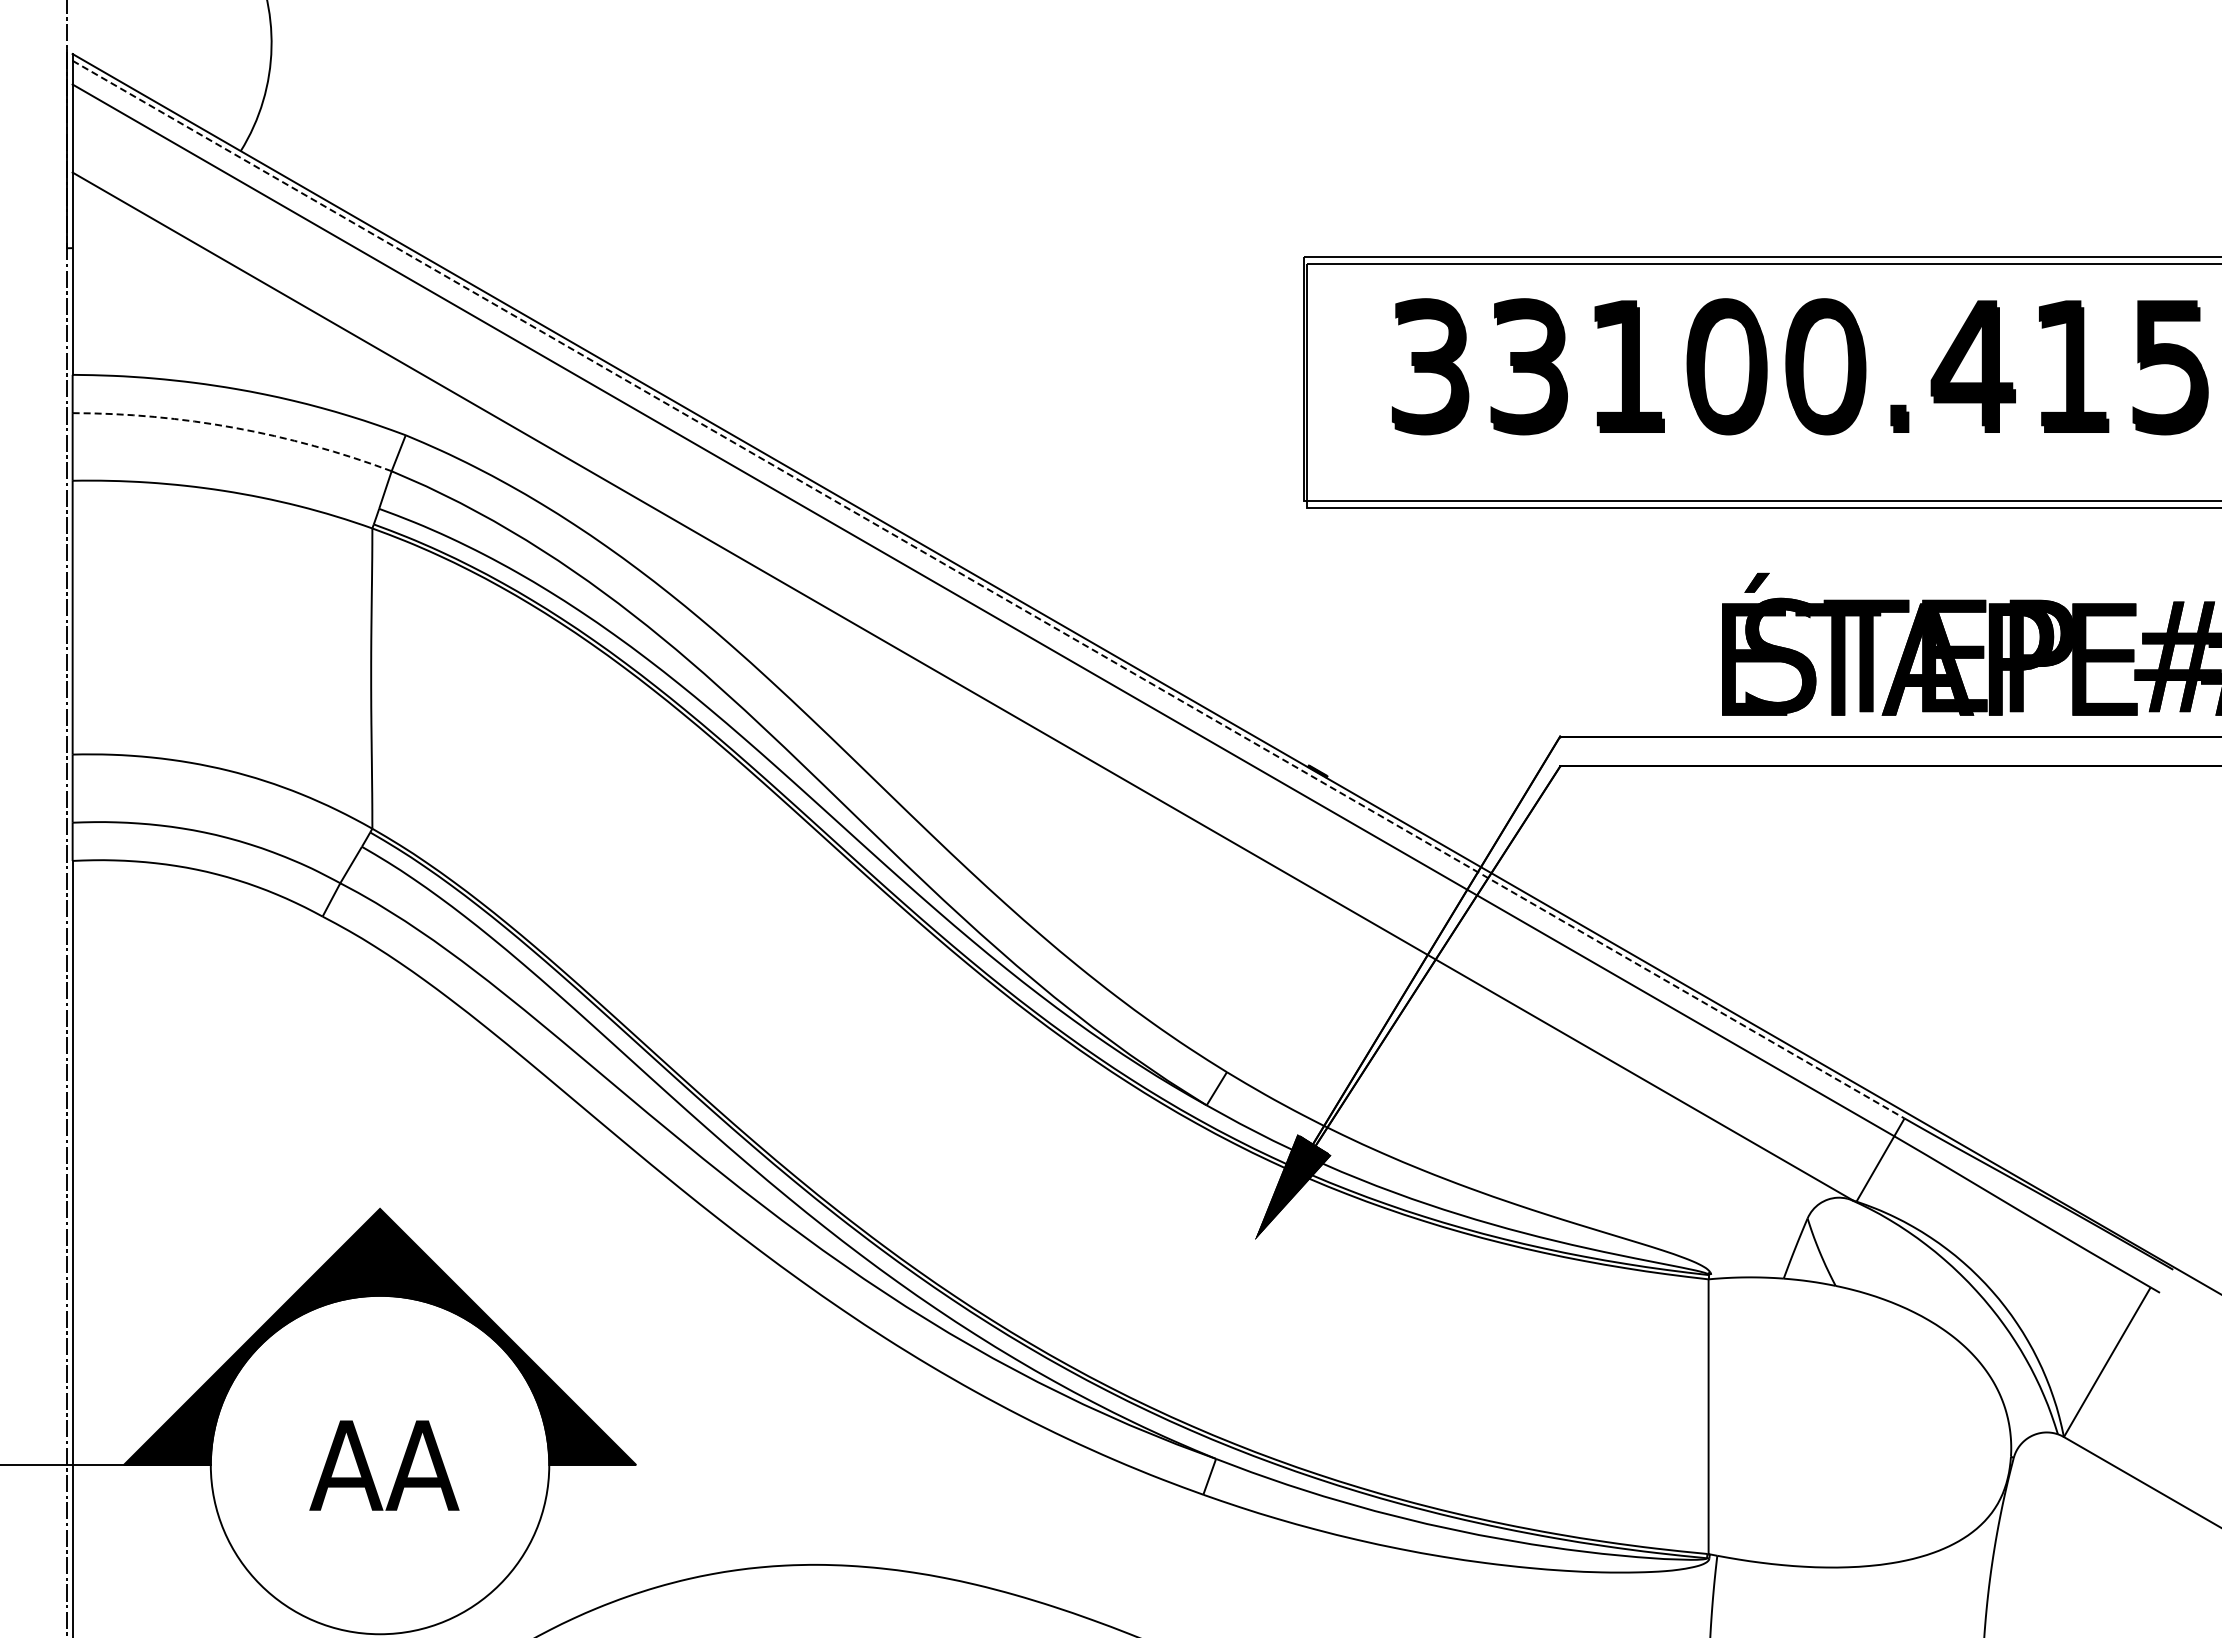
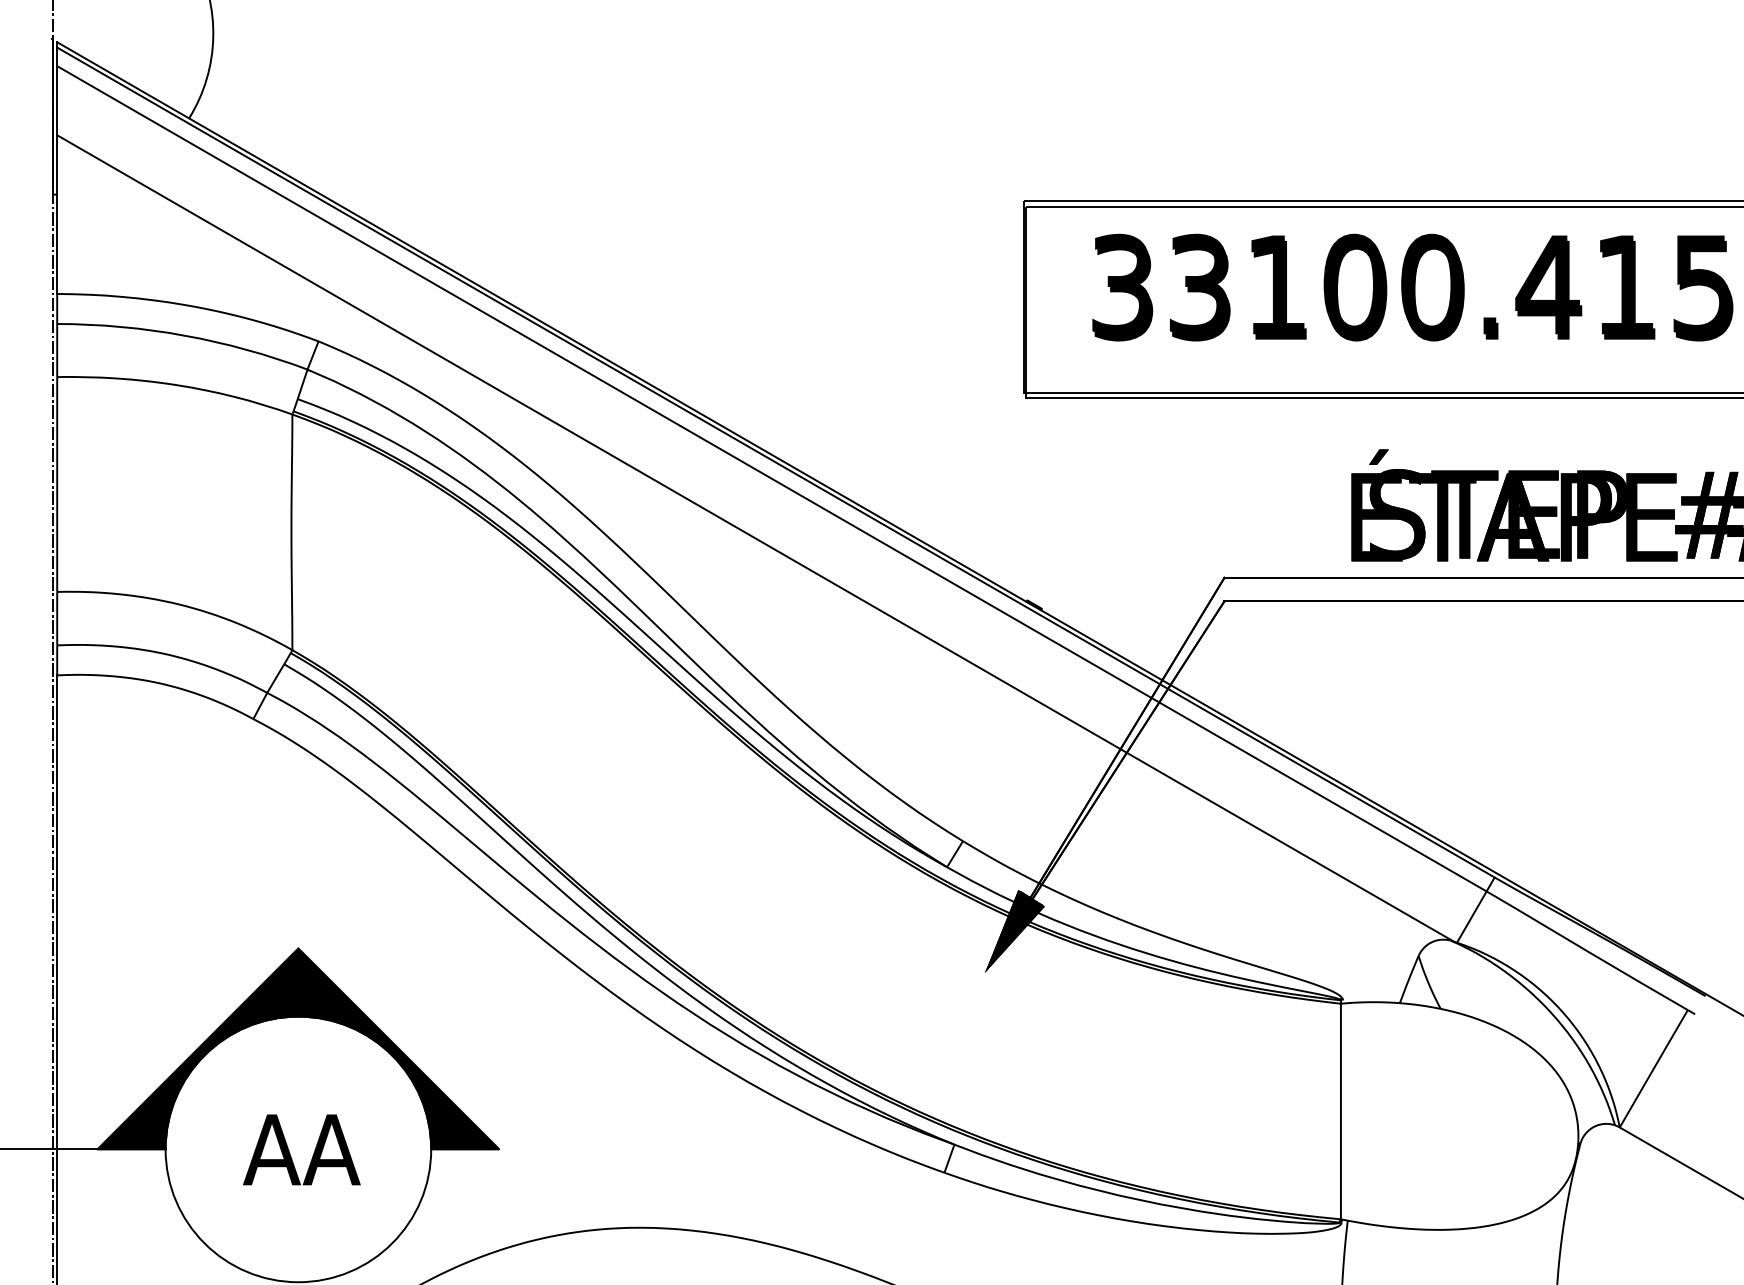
arc: (234, 427) -> (184, 335), dashed -> solid
line: (988, 589) -> (775, 462), dashed -> solid

